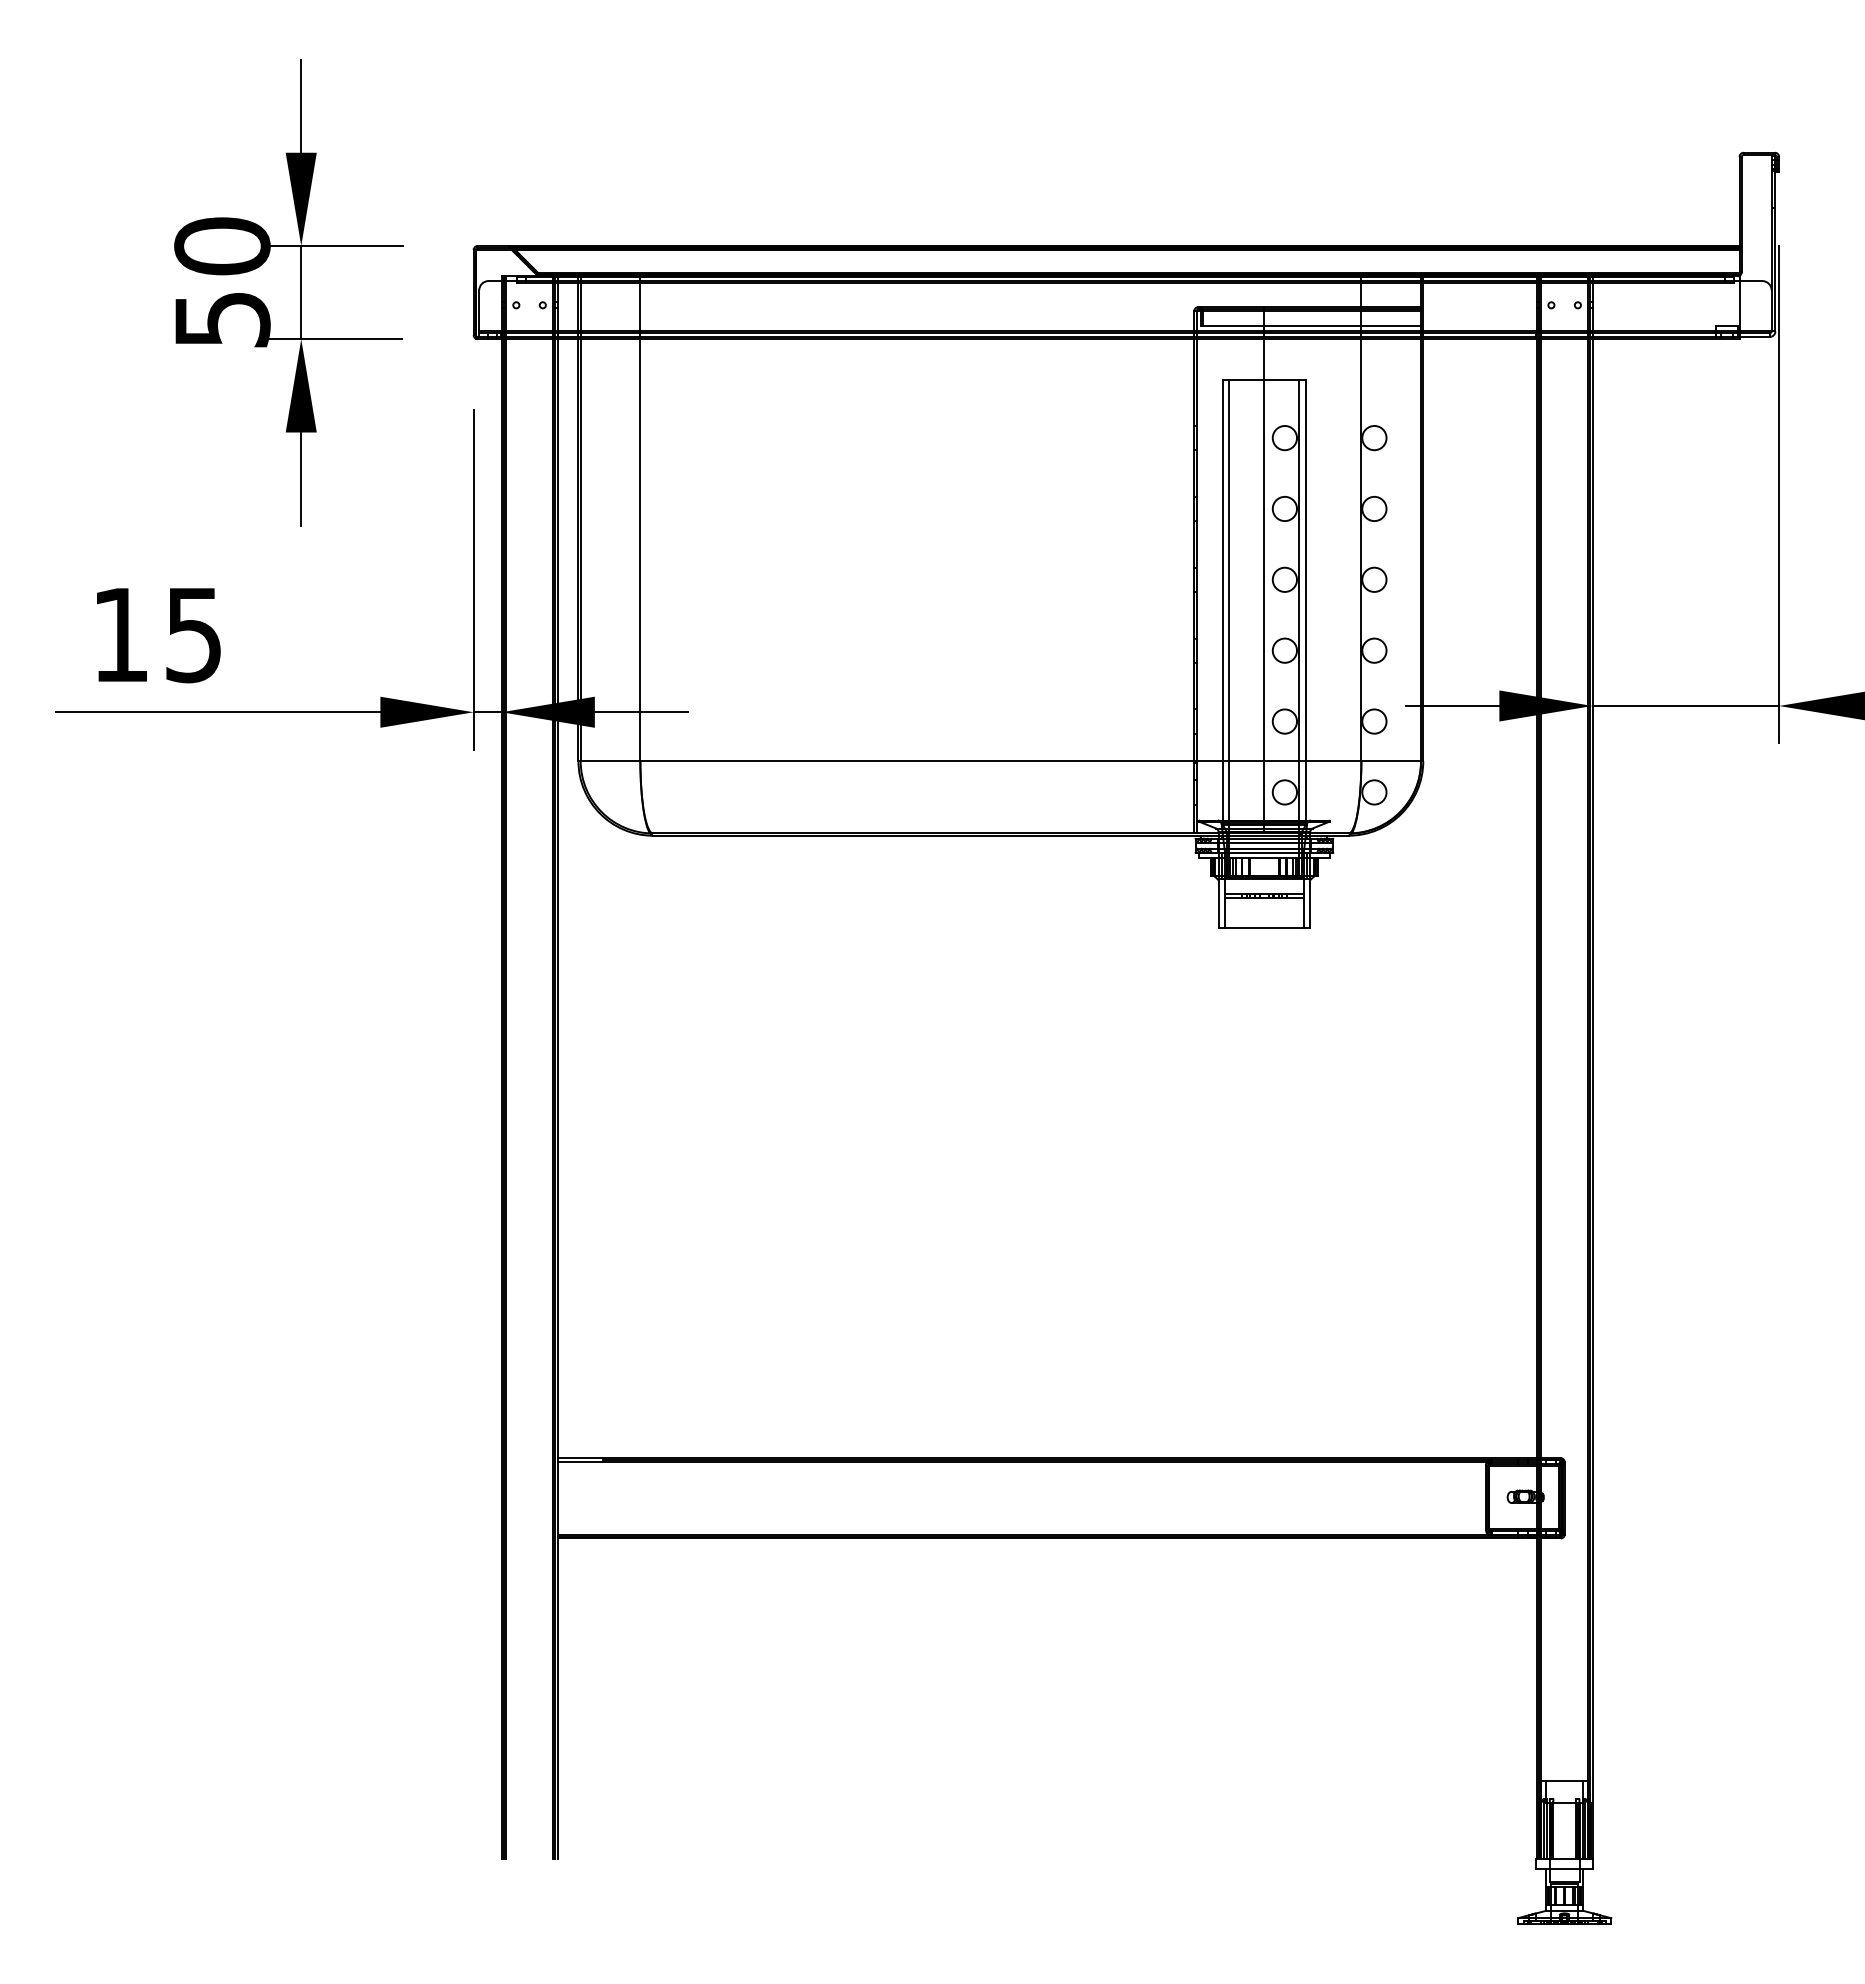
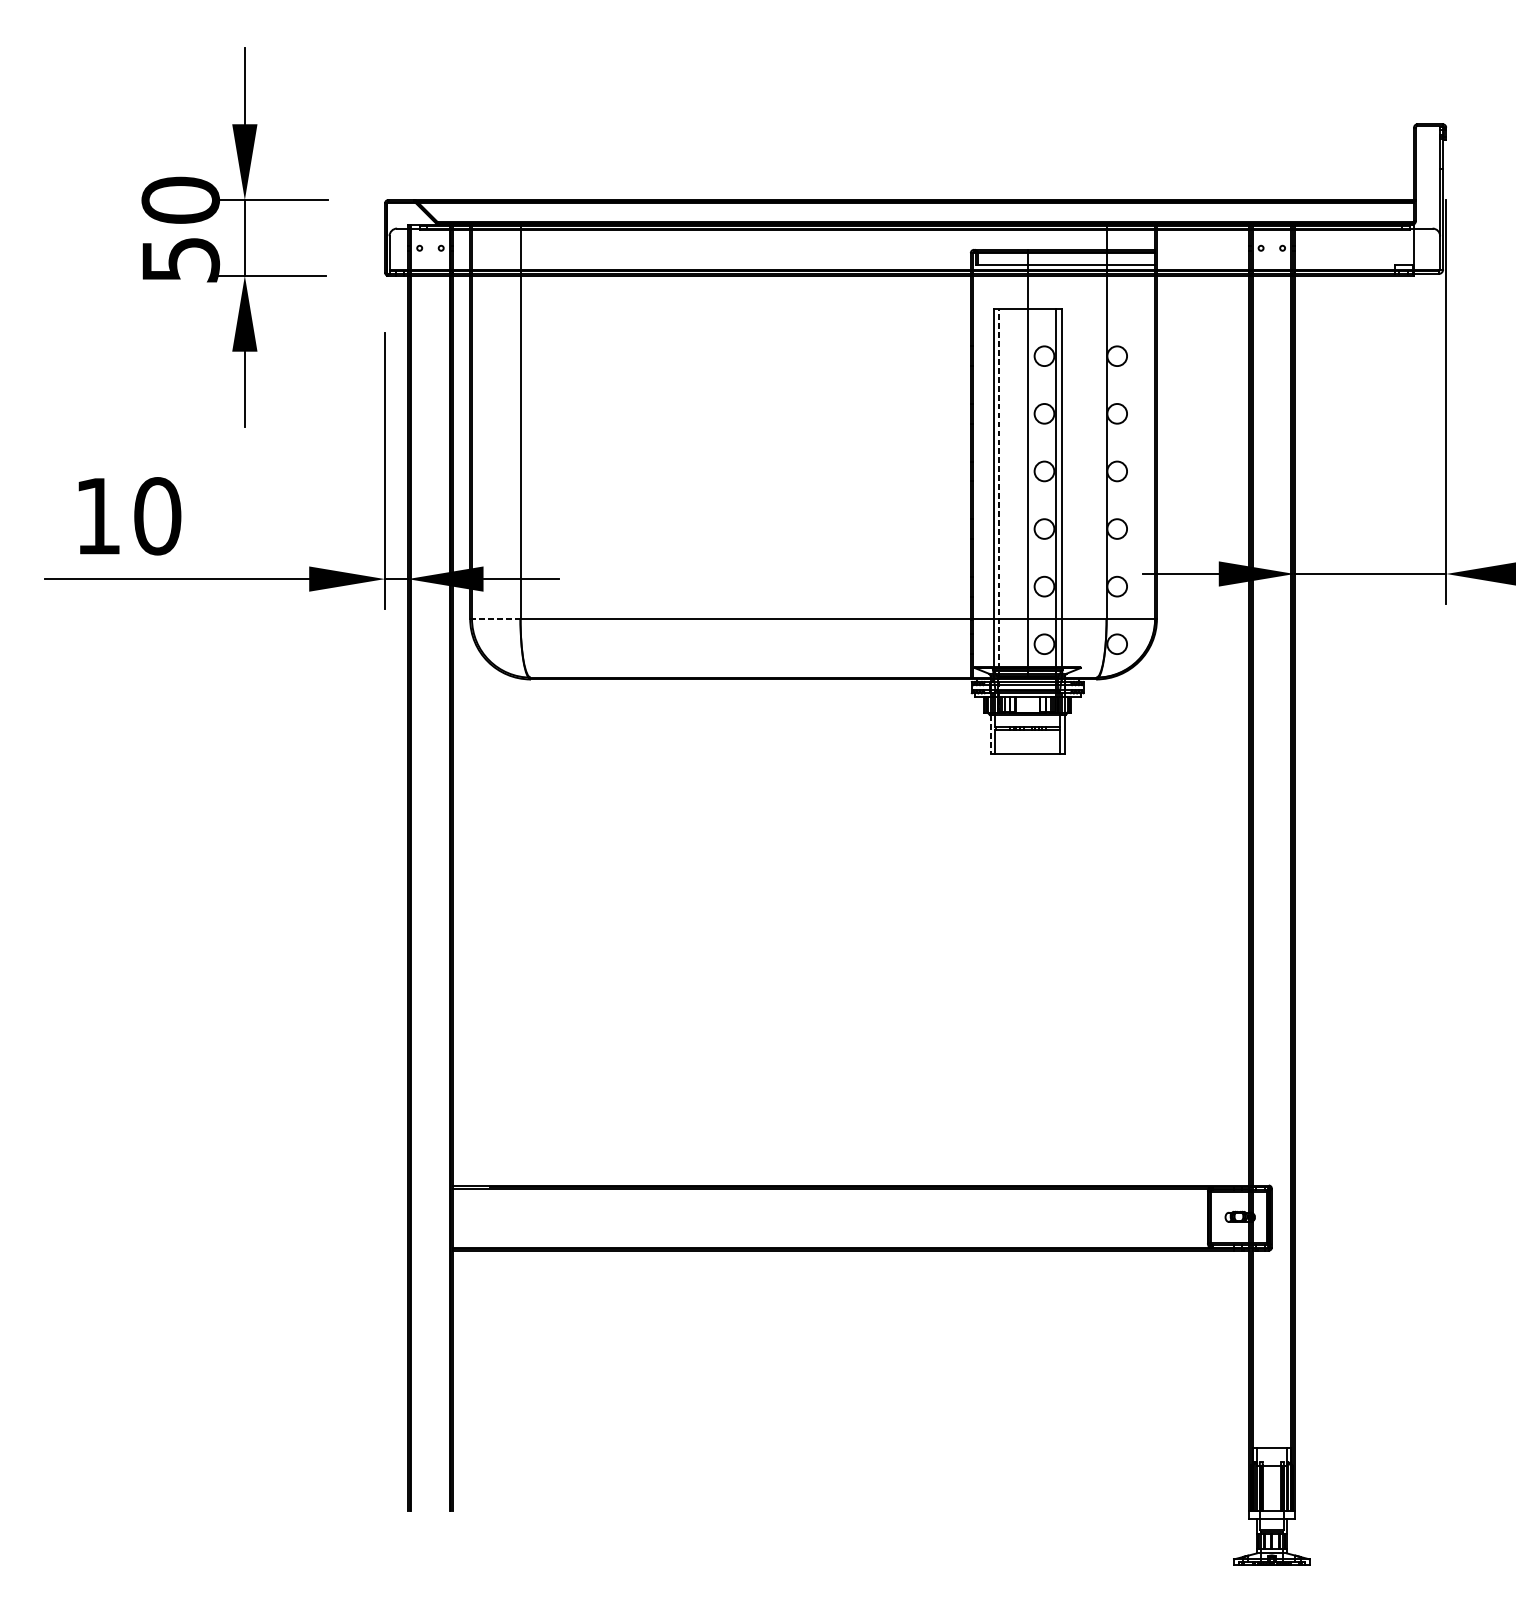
line: (1229, 628) -> (999, 511), solid -> dashed
text: (194, 634) -> (158, 515), 15 -> 10
line: (609, 761) -> (495, 619), solid -> dashed
line: (1218, 904) -> (990, 735), solid -> dashed

